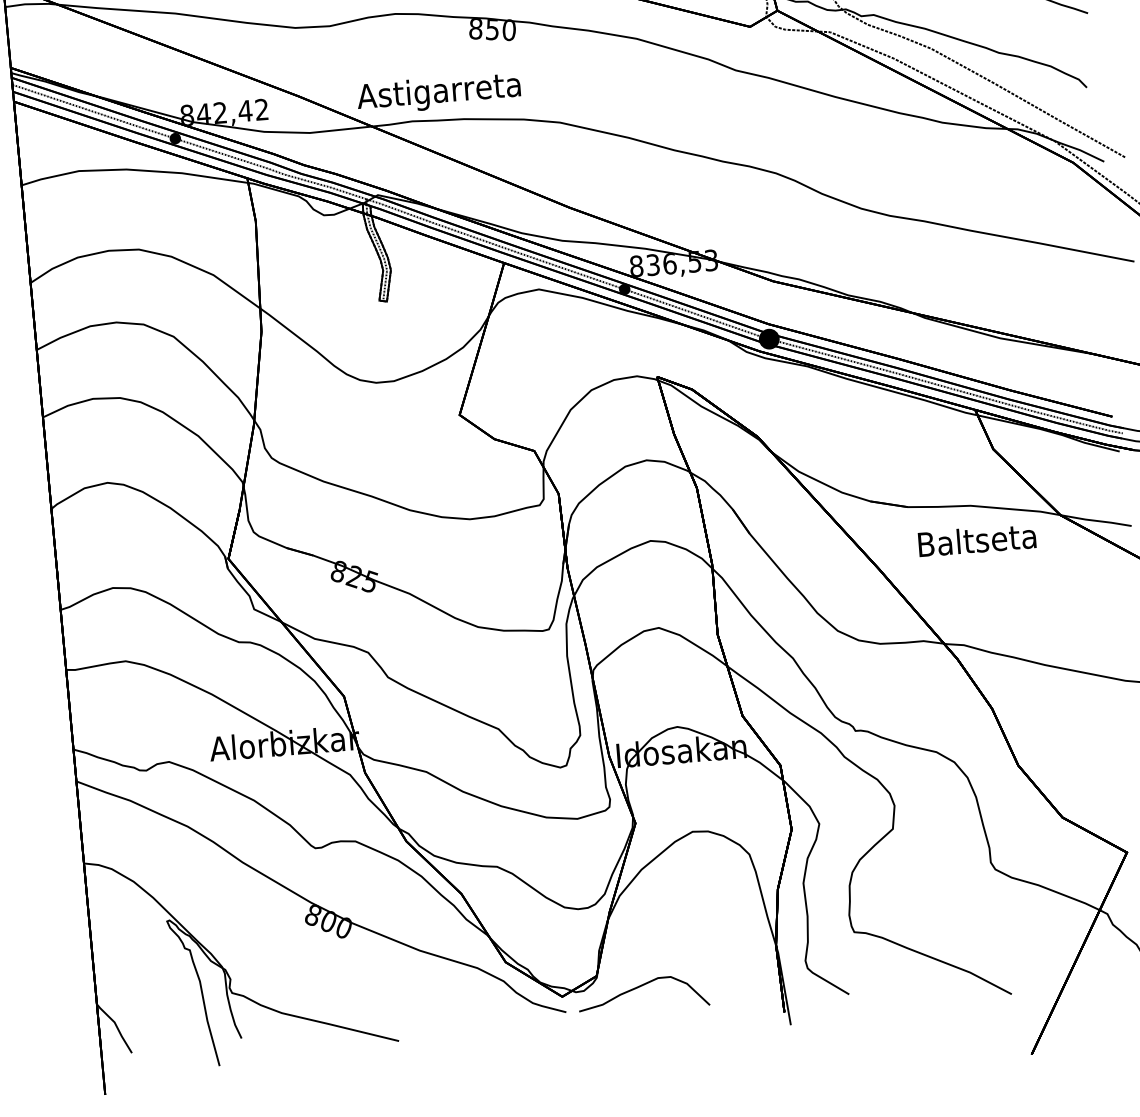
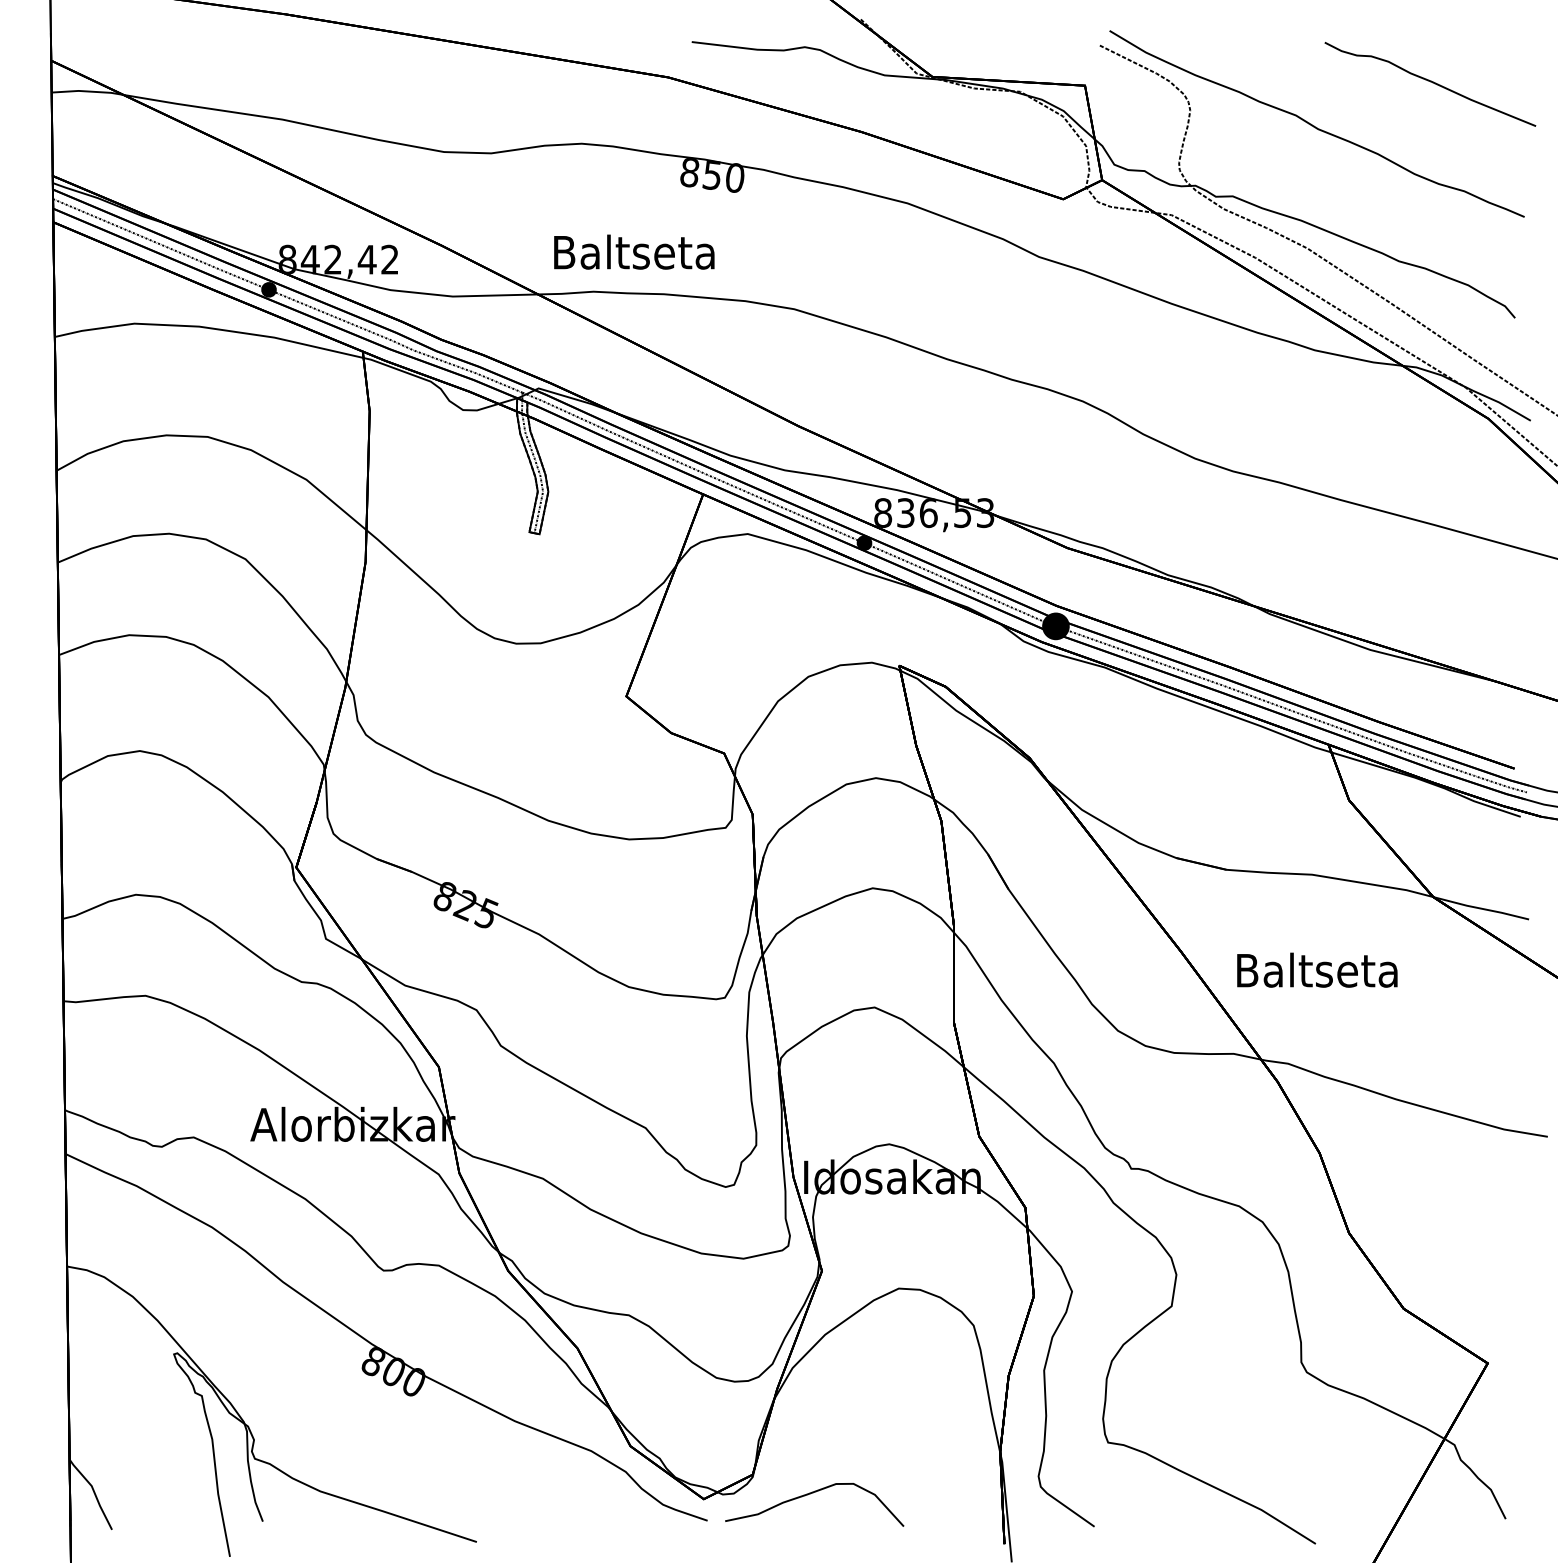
text: (438, 93) -> (632, 256), Astigarreta -> Baltseta
text: (977, 539) -> (1317, 969), moved

